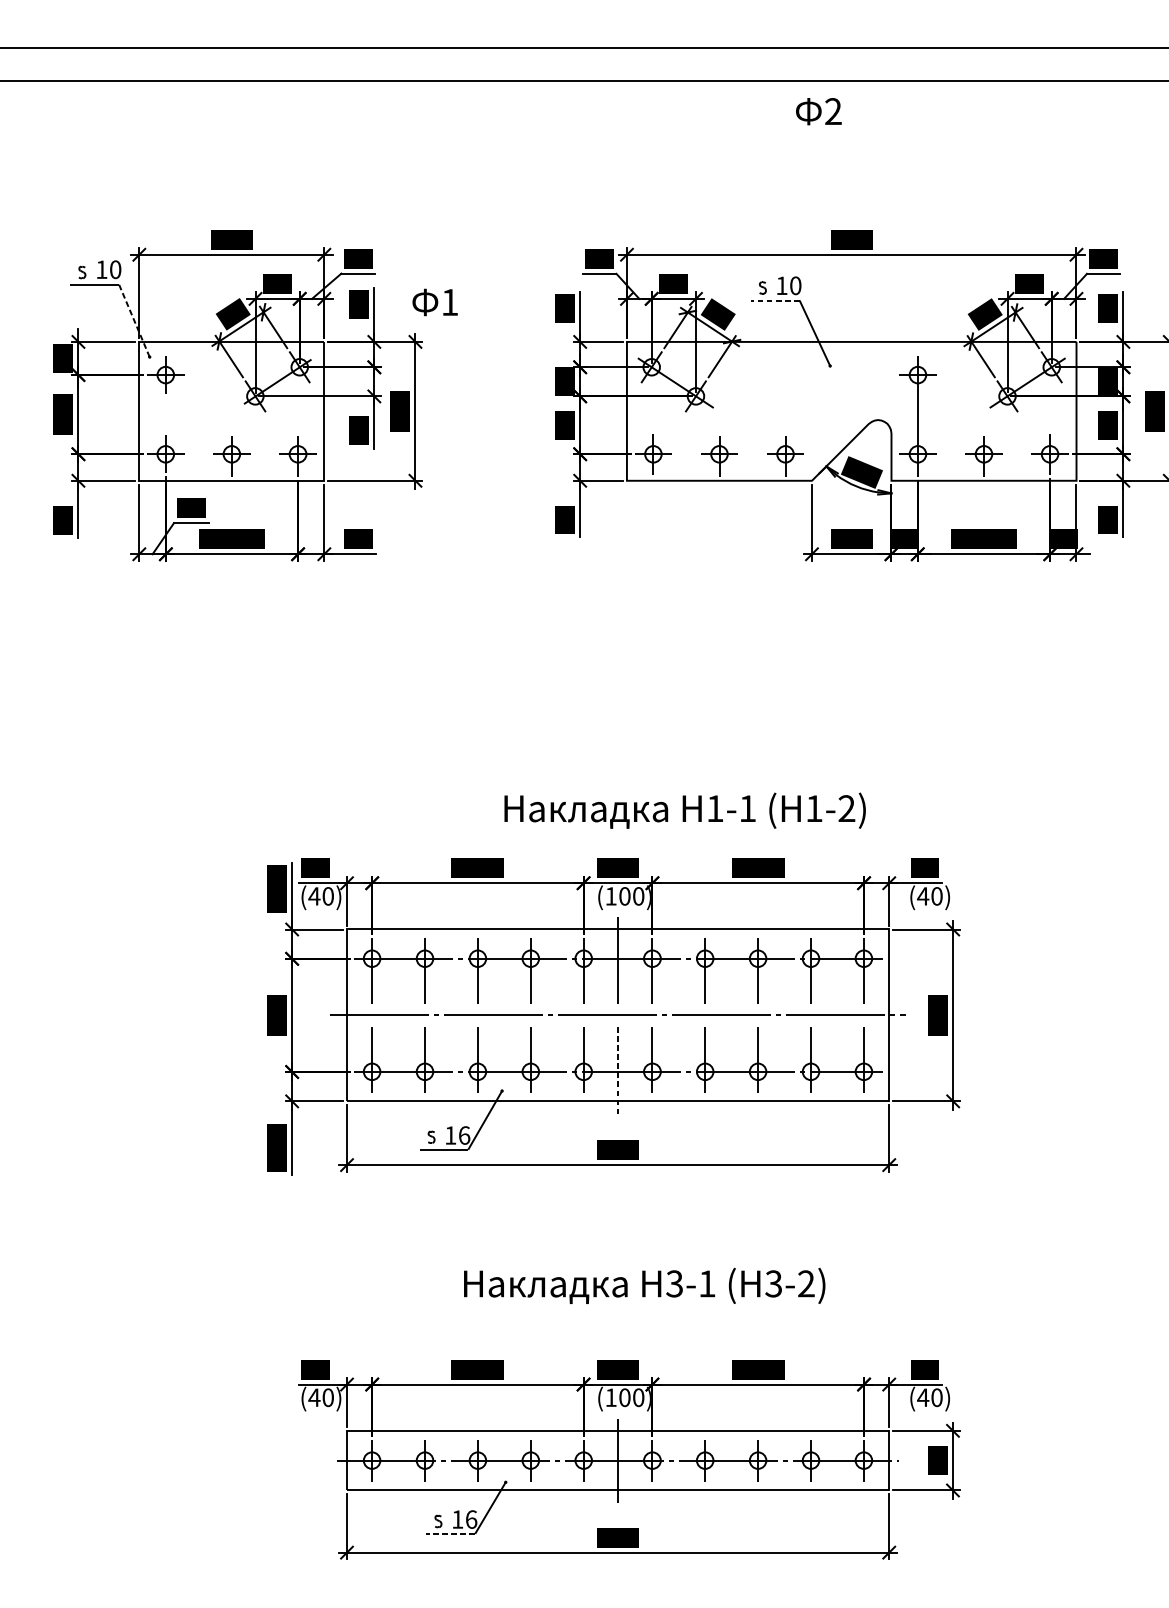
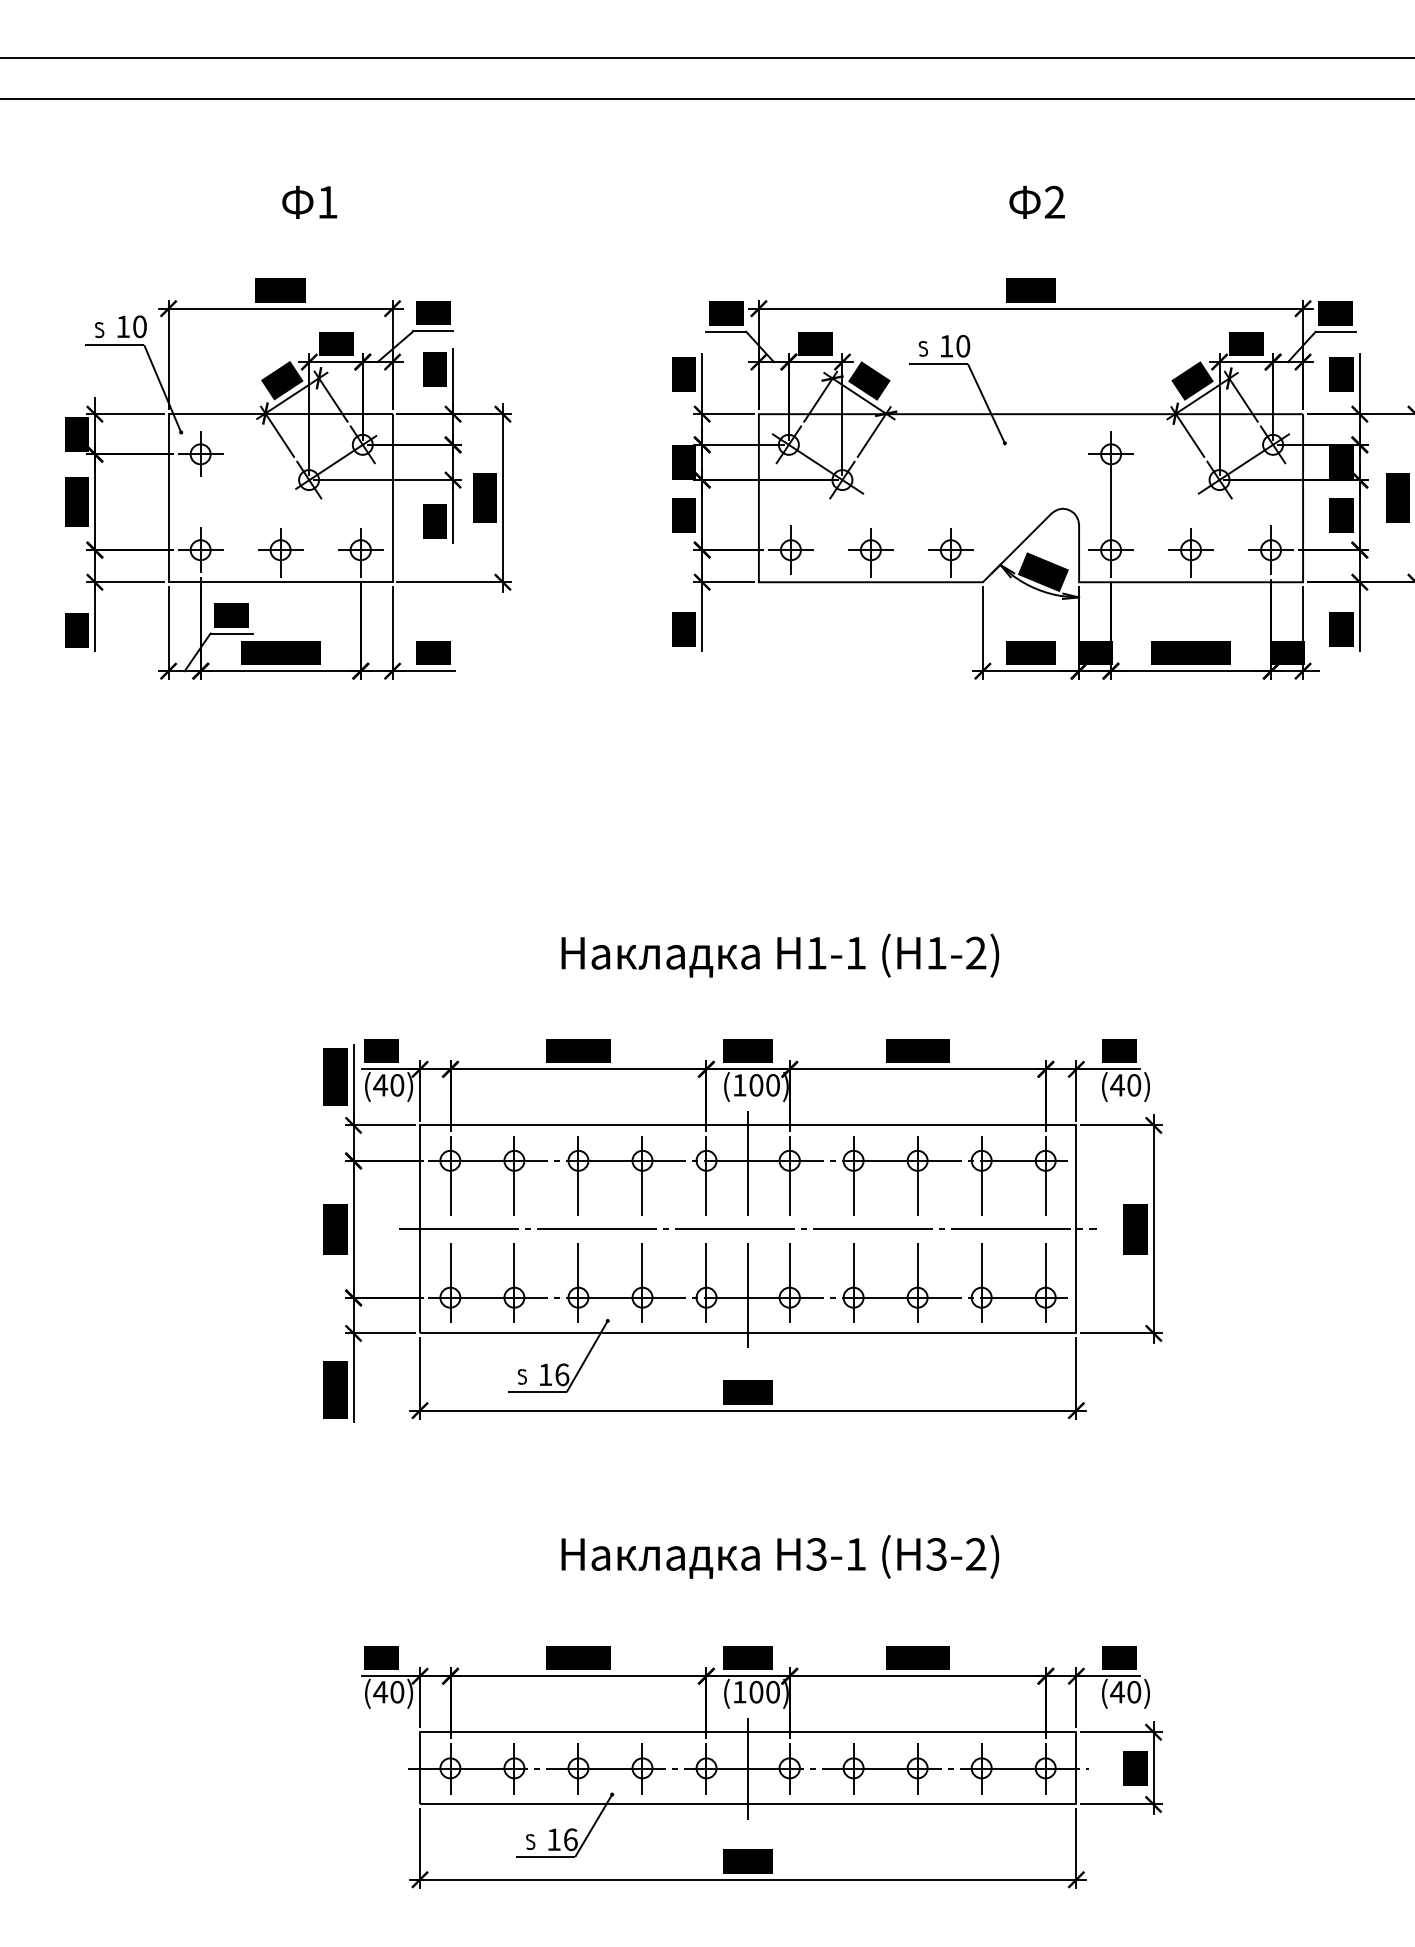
text: (818, 110) -> (1036, 201), moved
line: (775, 300) -> (938, 364), dashed -> solid
text: (434, 301) -> (309, 201), moved
line: (134, 320) -> (162, 388), dashed -> solid
text: (685, 810) -> (780, 955), moved
line: (618, 1070) -> (748, 1295), dashed -> solid
line: (450, 1533) -> (545, 1856), dashed -> solid

